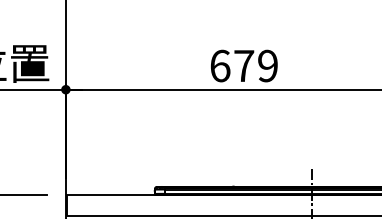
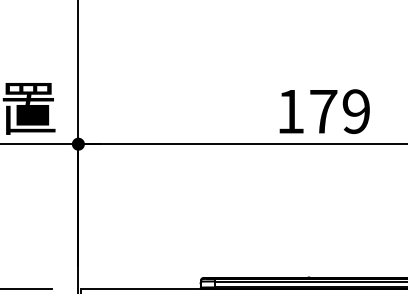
text: (220, 65) -> (291, 110), 679 -> 179

